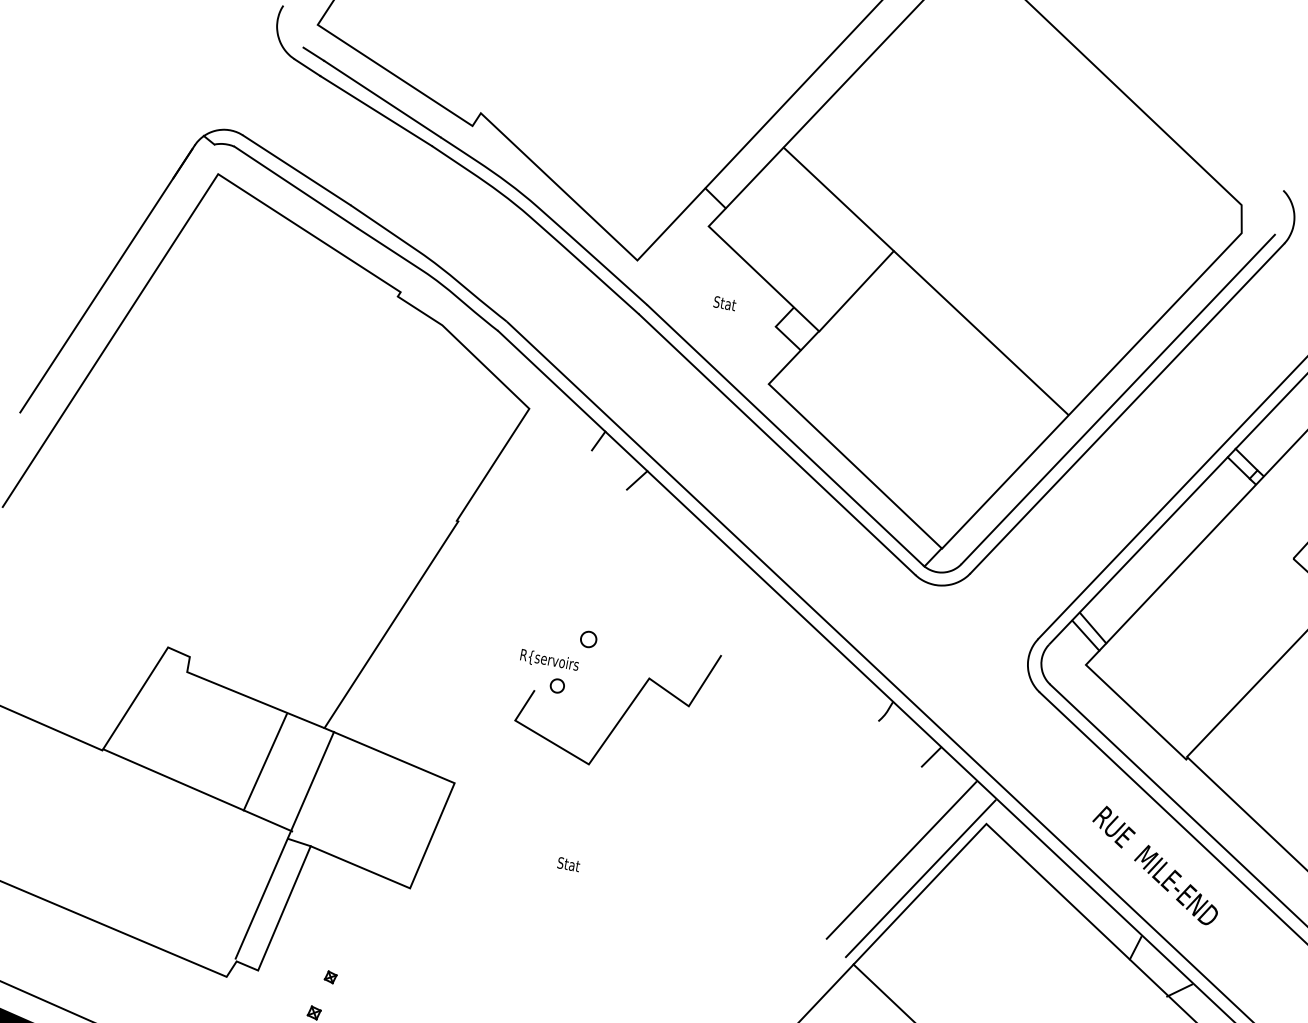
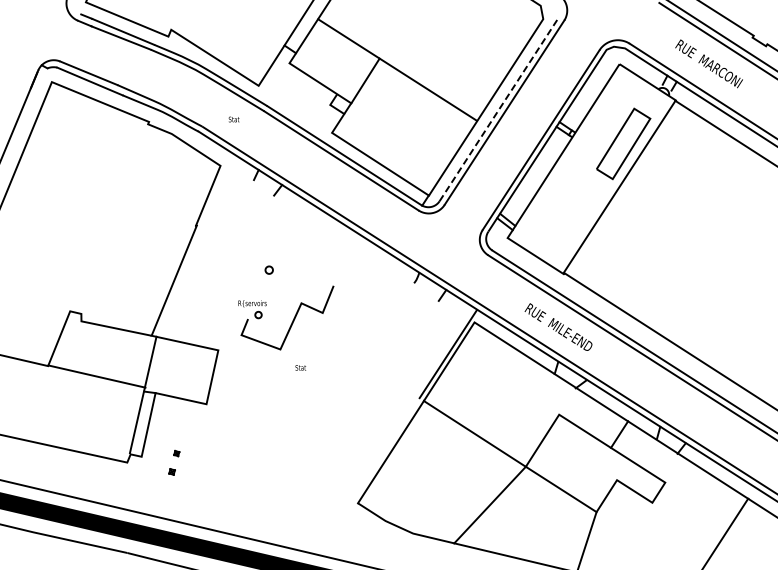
text: (723, 303) -> (233, 119), moved
line: (1118, 400) -> (499, 109), solid -> dashed
part: (624, 710) -> (292, 320), moved
line: (265, 762) -> (126, 357), removed
line: (899, 860) -> (436, 347), removed
text: (568, 863) -> (300, 367), moved

